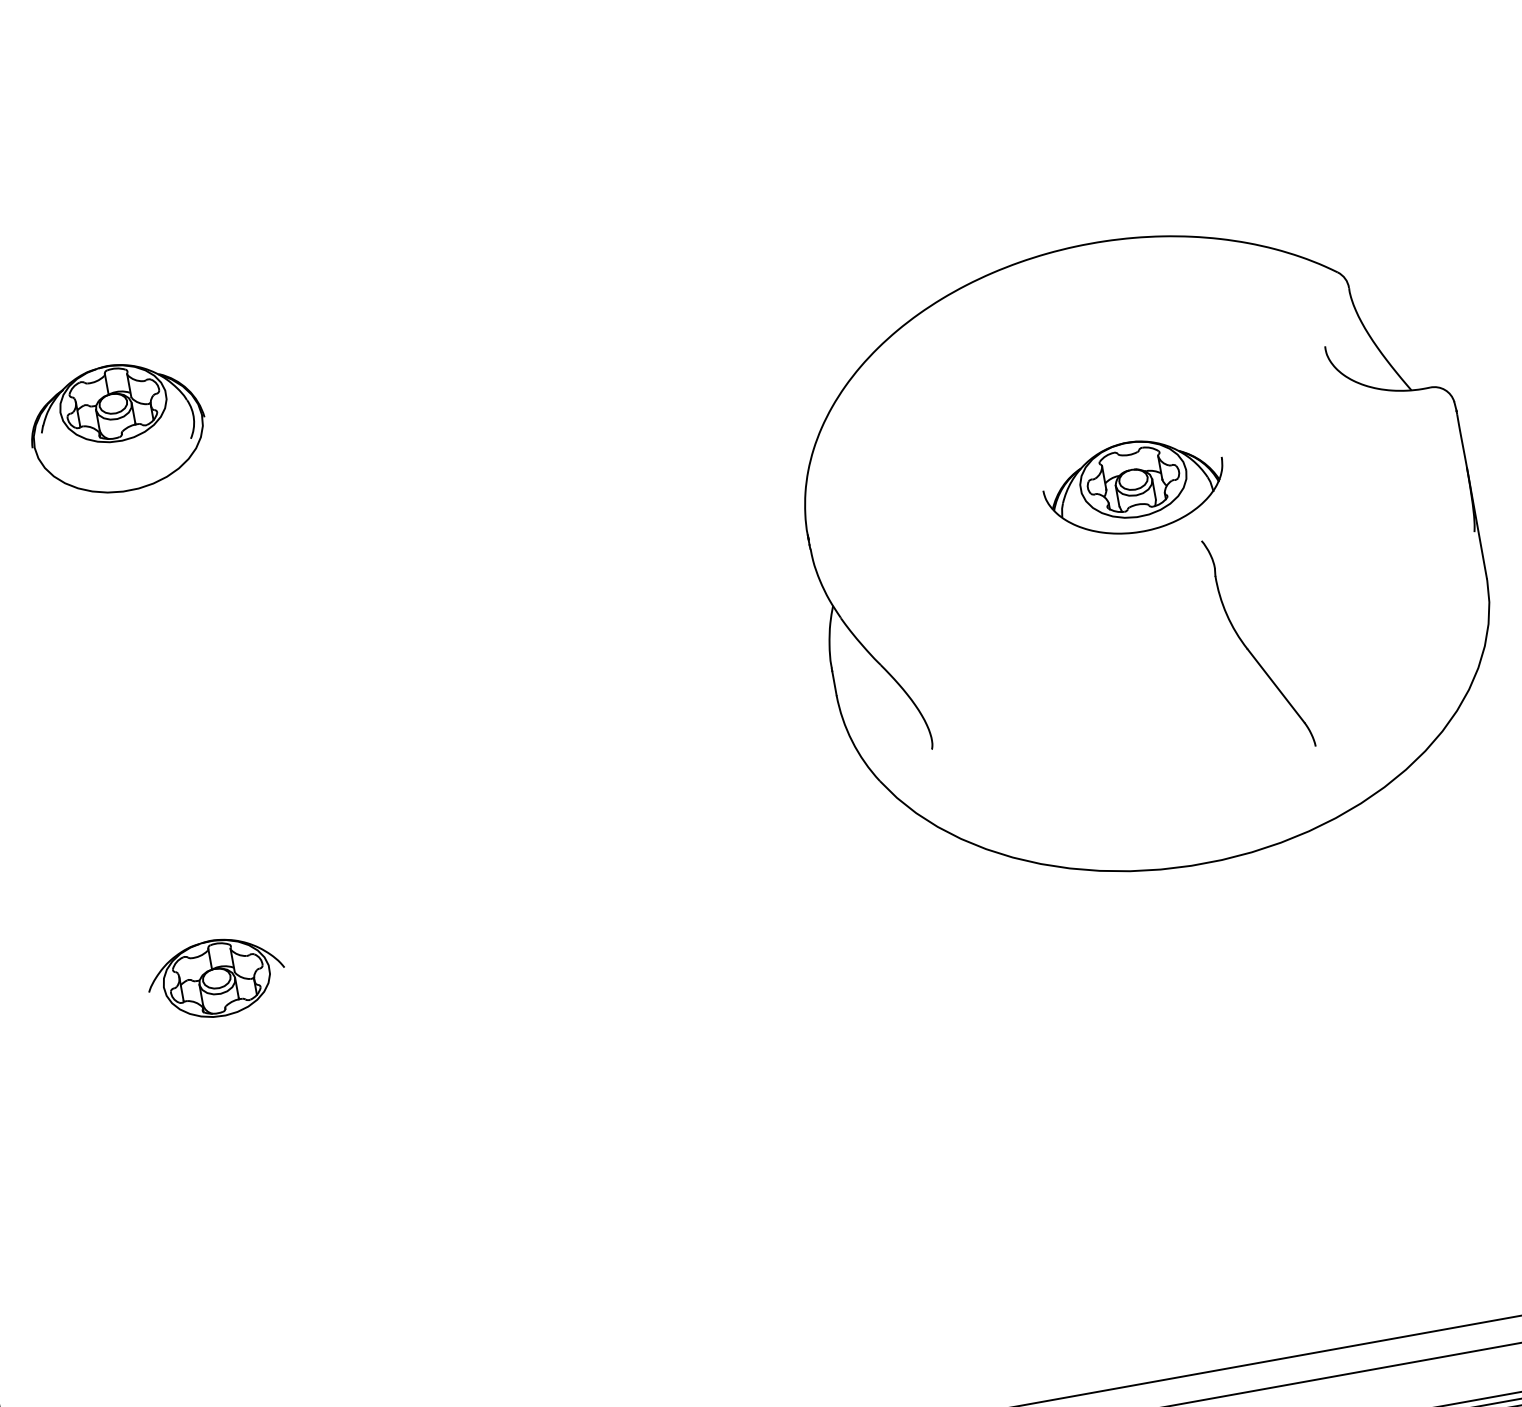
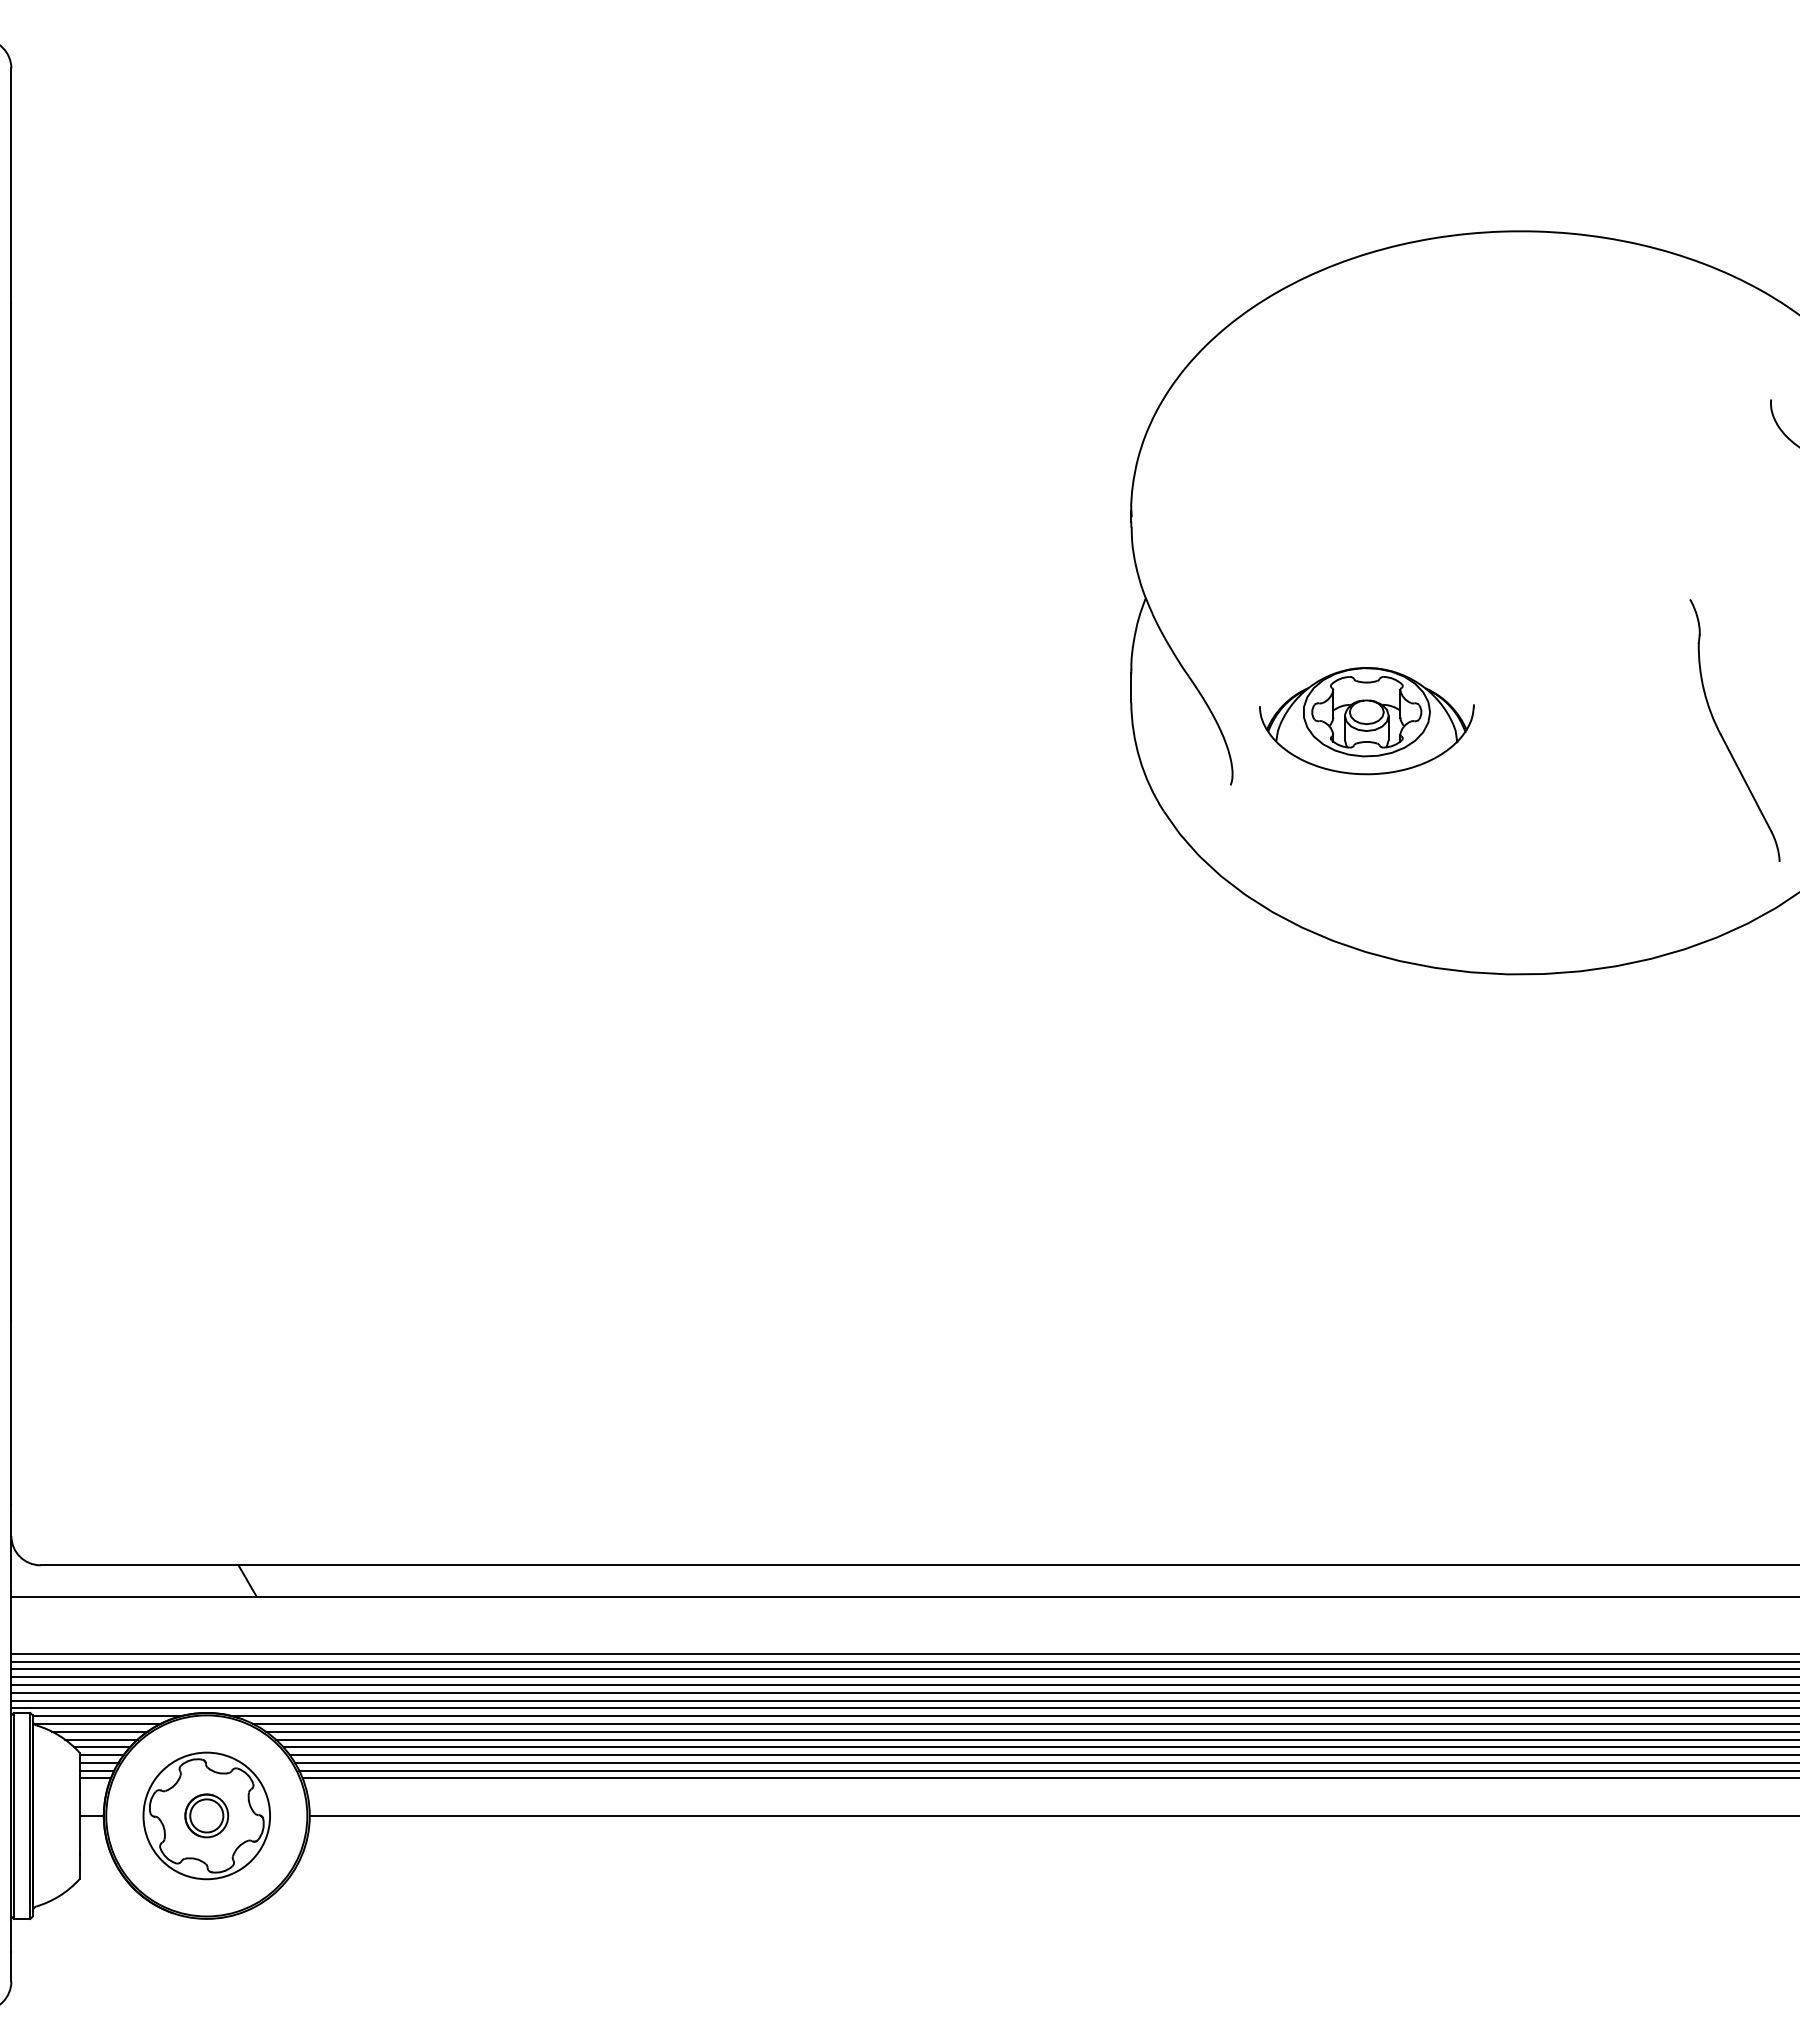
part: (117, 428) -> (352, 242), removed
part: (1134, 487) -> (1366, 721), moved
part: (1249, 649) -> (1722, 735), moved
part: (216, 978) -> (352, 901), removed

